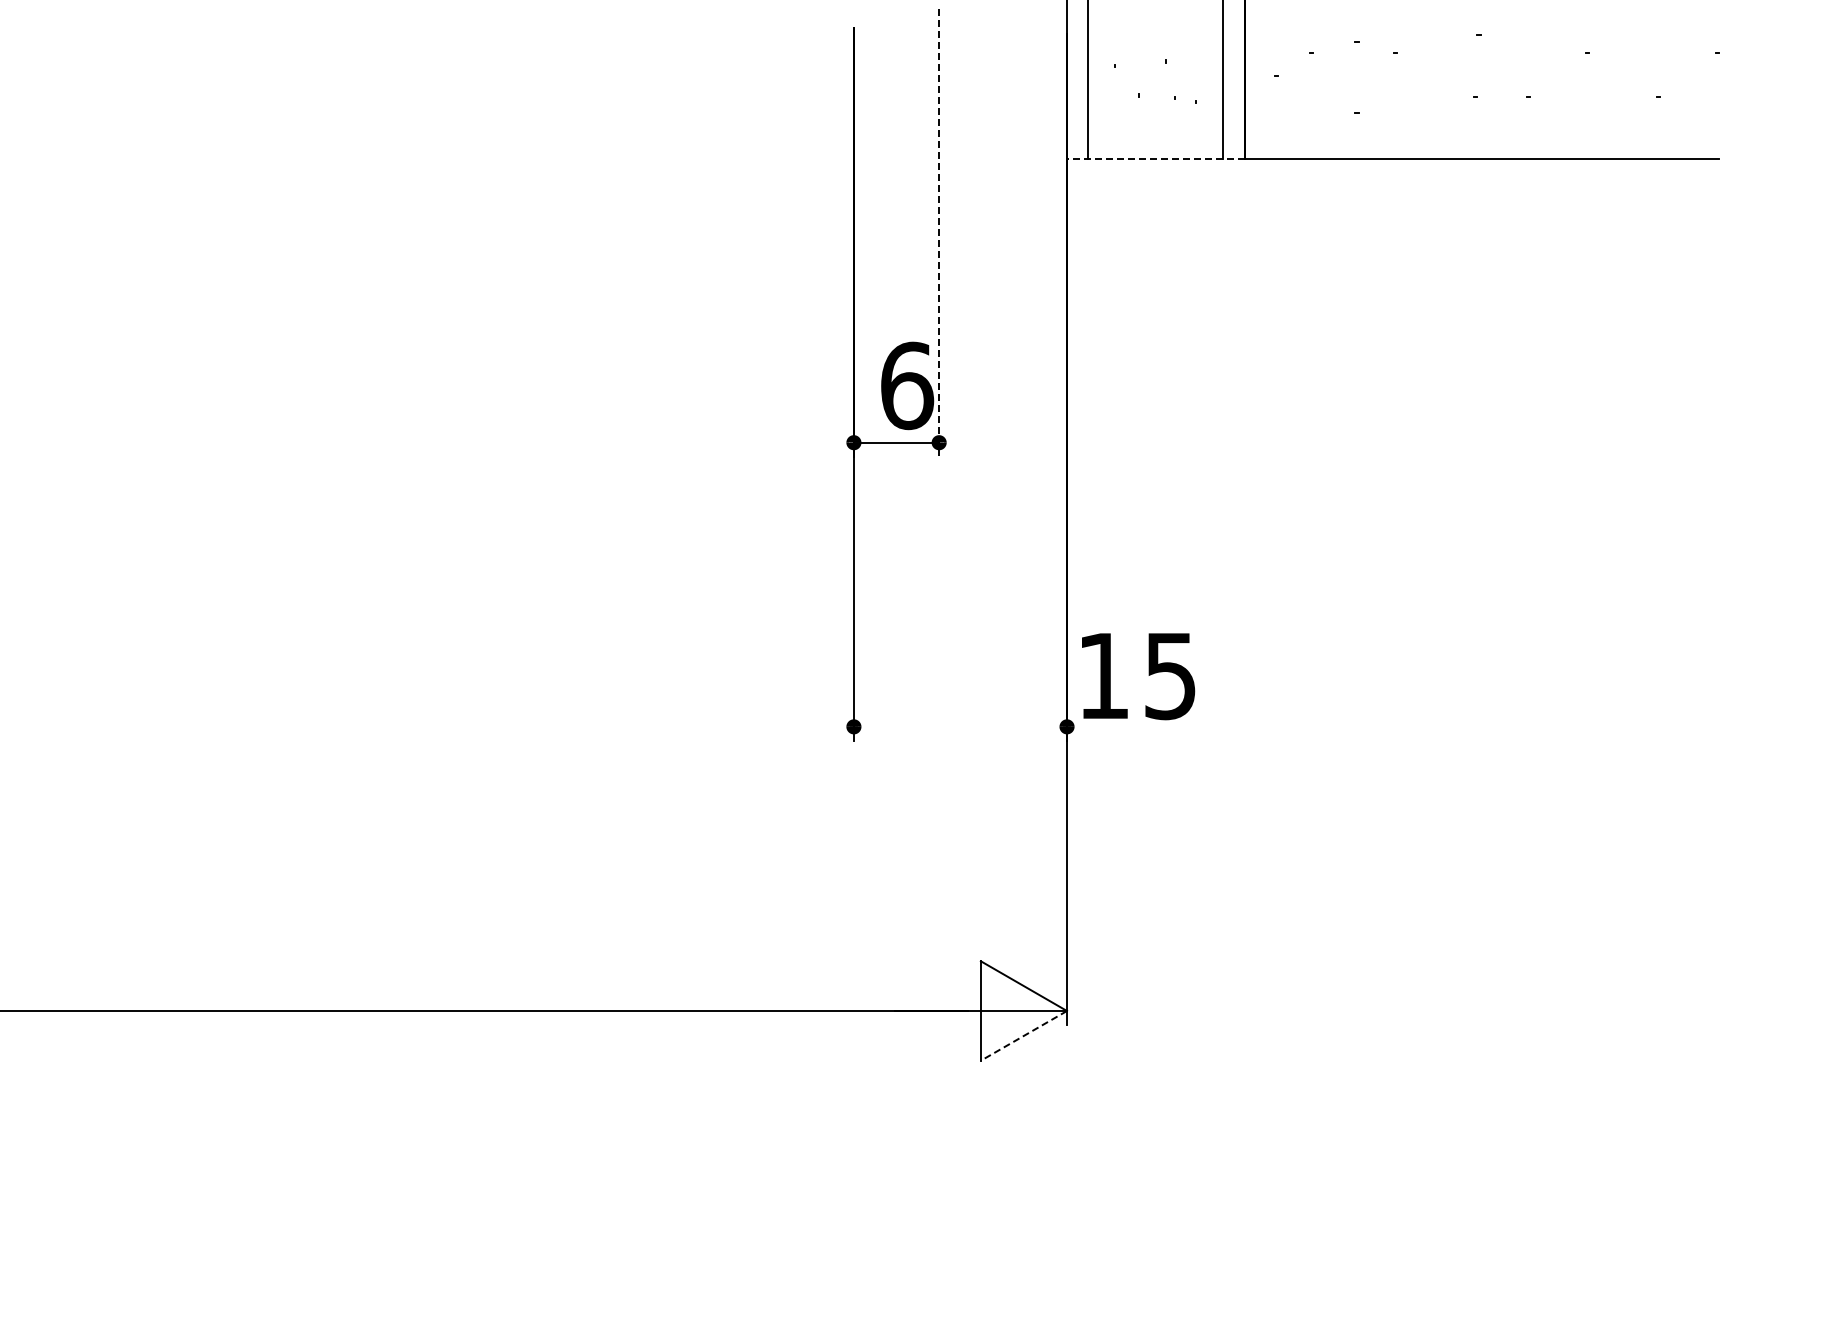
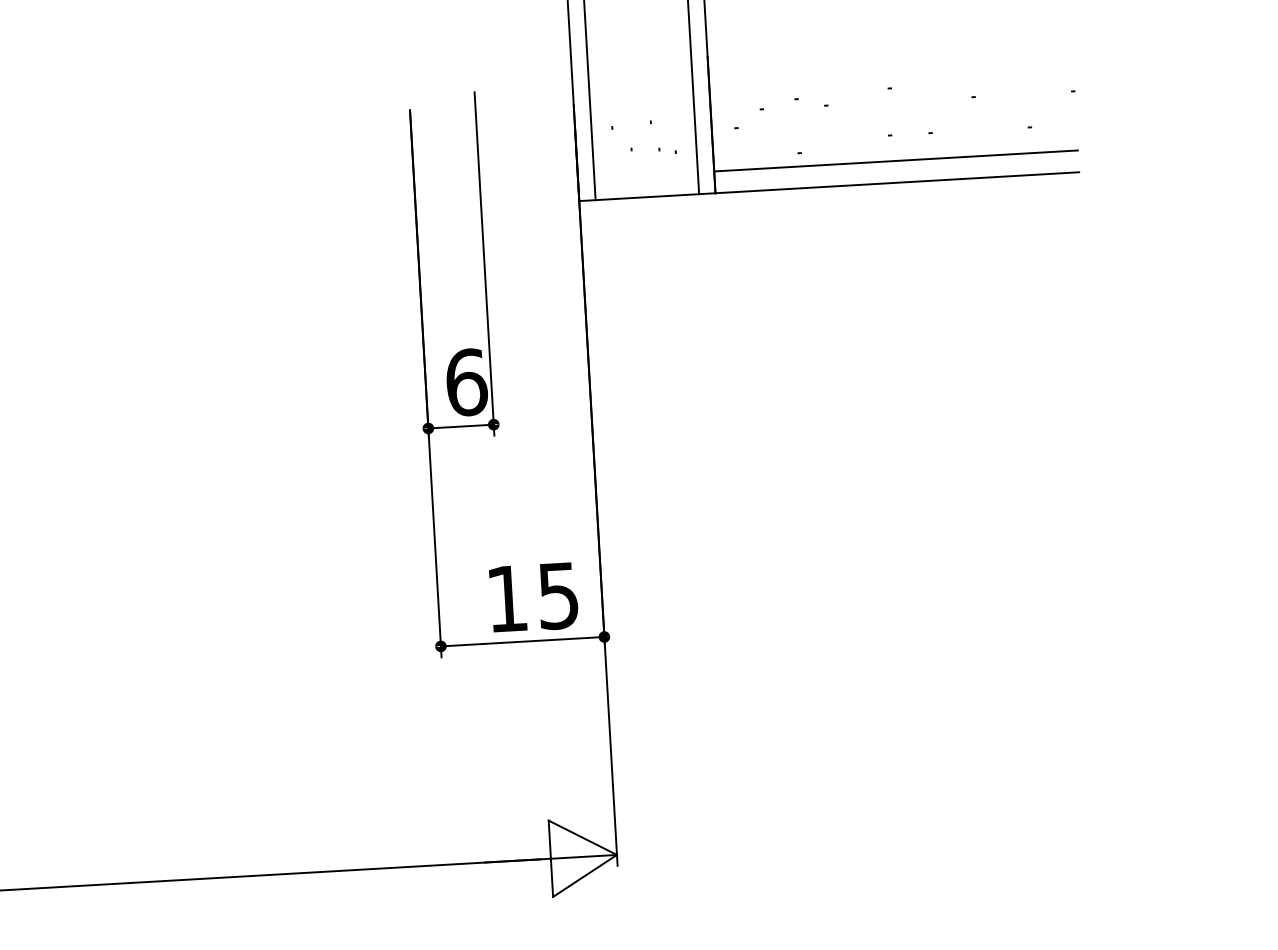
line: (1481, 130) -> (895, 161), added
line: (1155, 158) -> (647, 197), dashed -> solid
line: (939, 233) -> (484, 264), dashed -> solid
text: (1138, 676) -> (534, 597), moved
line: (960, 726) -> (522, 641), added
line: (1023, 1035) -> (584, 875), dashed -> solid

